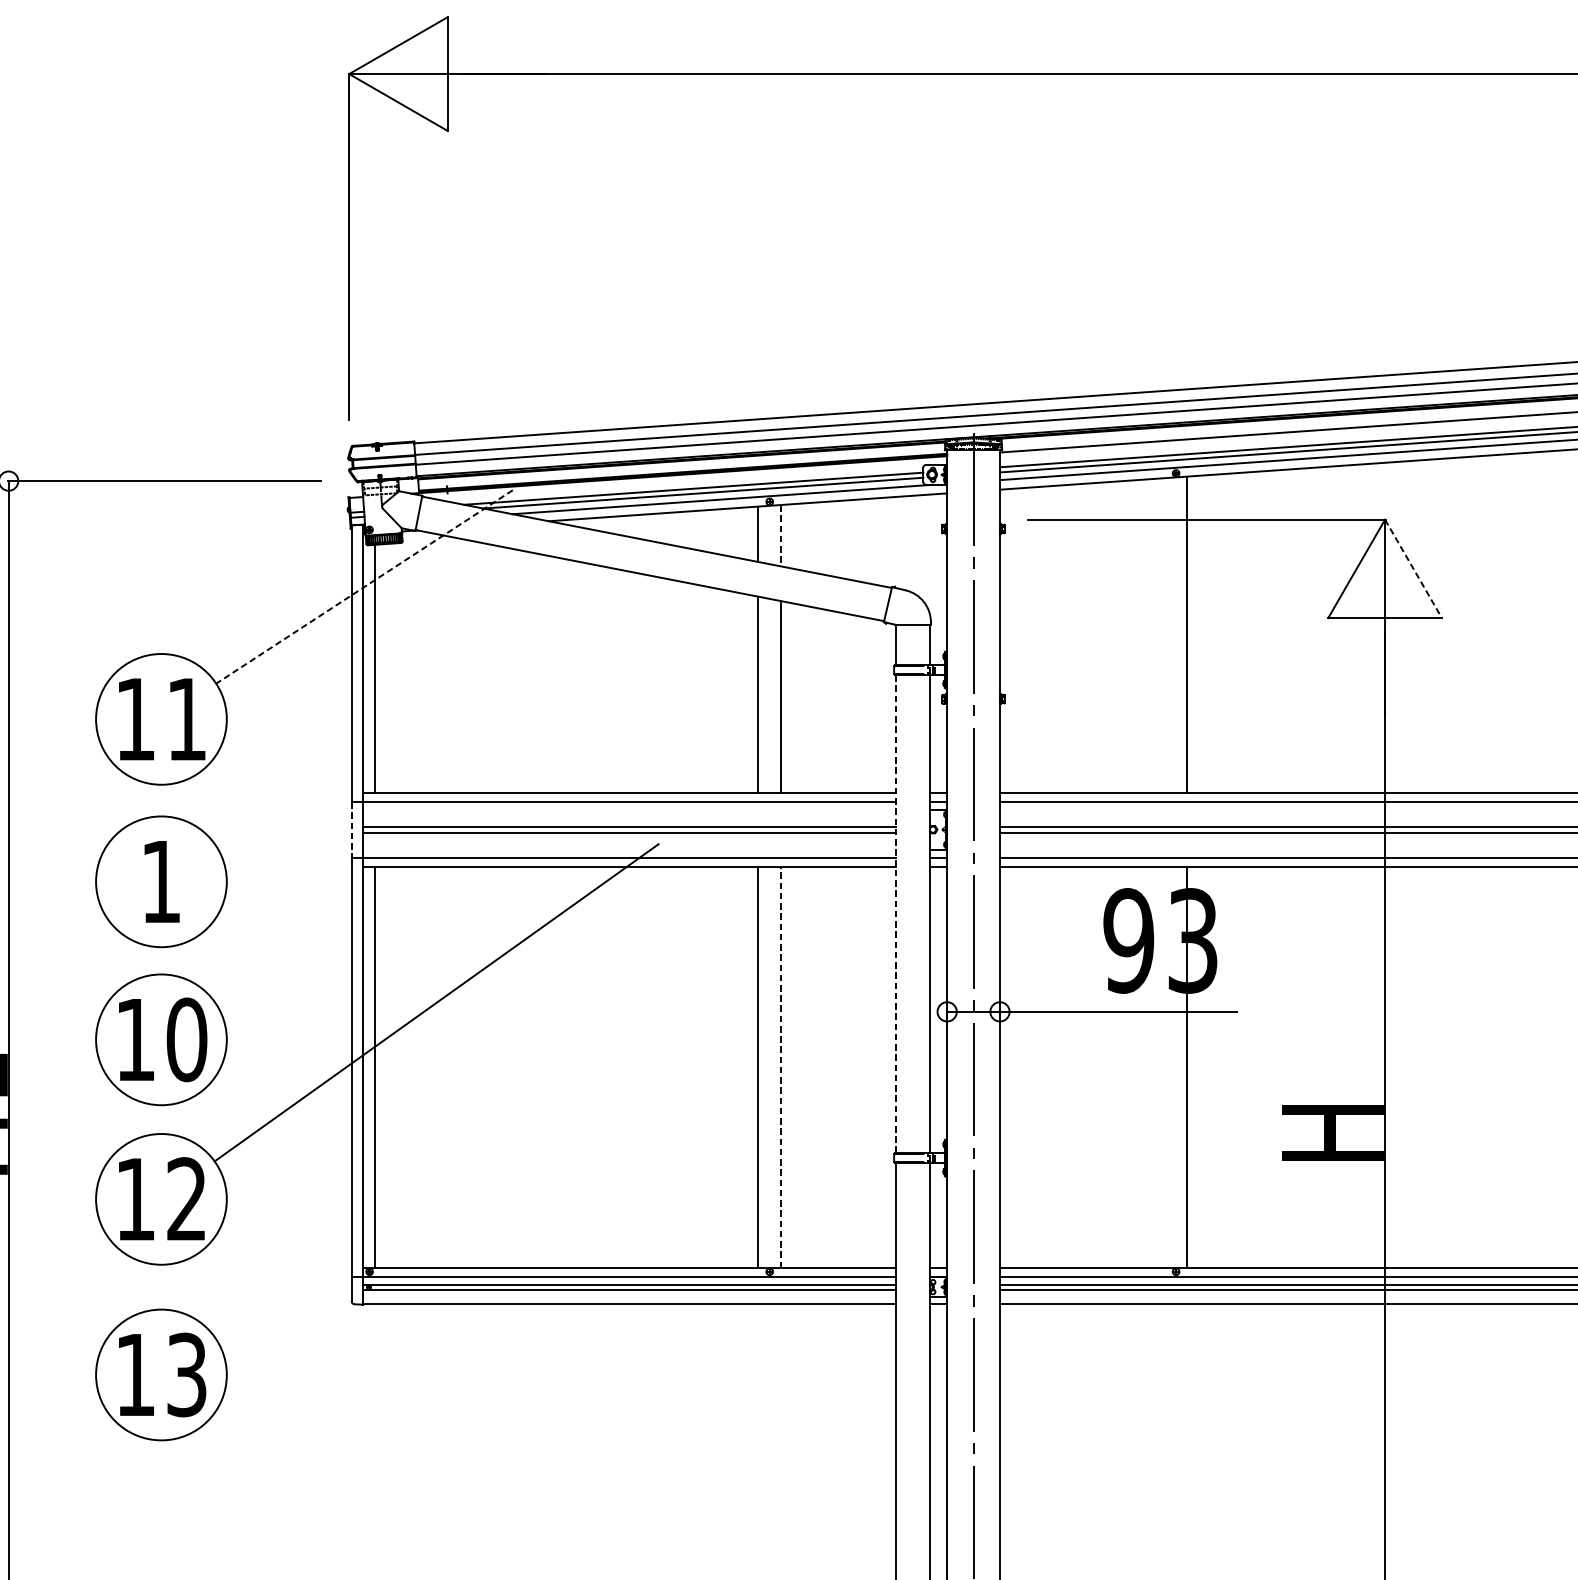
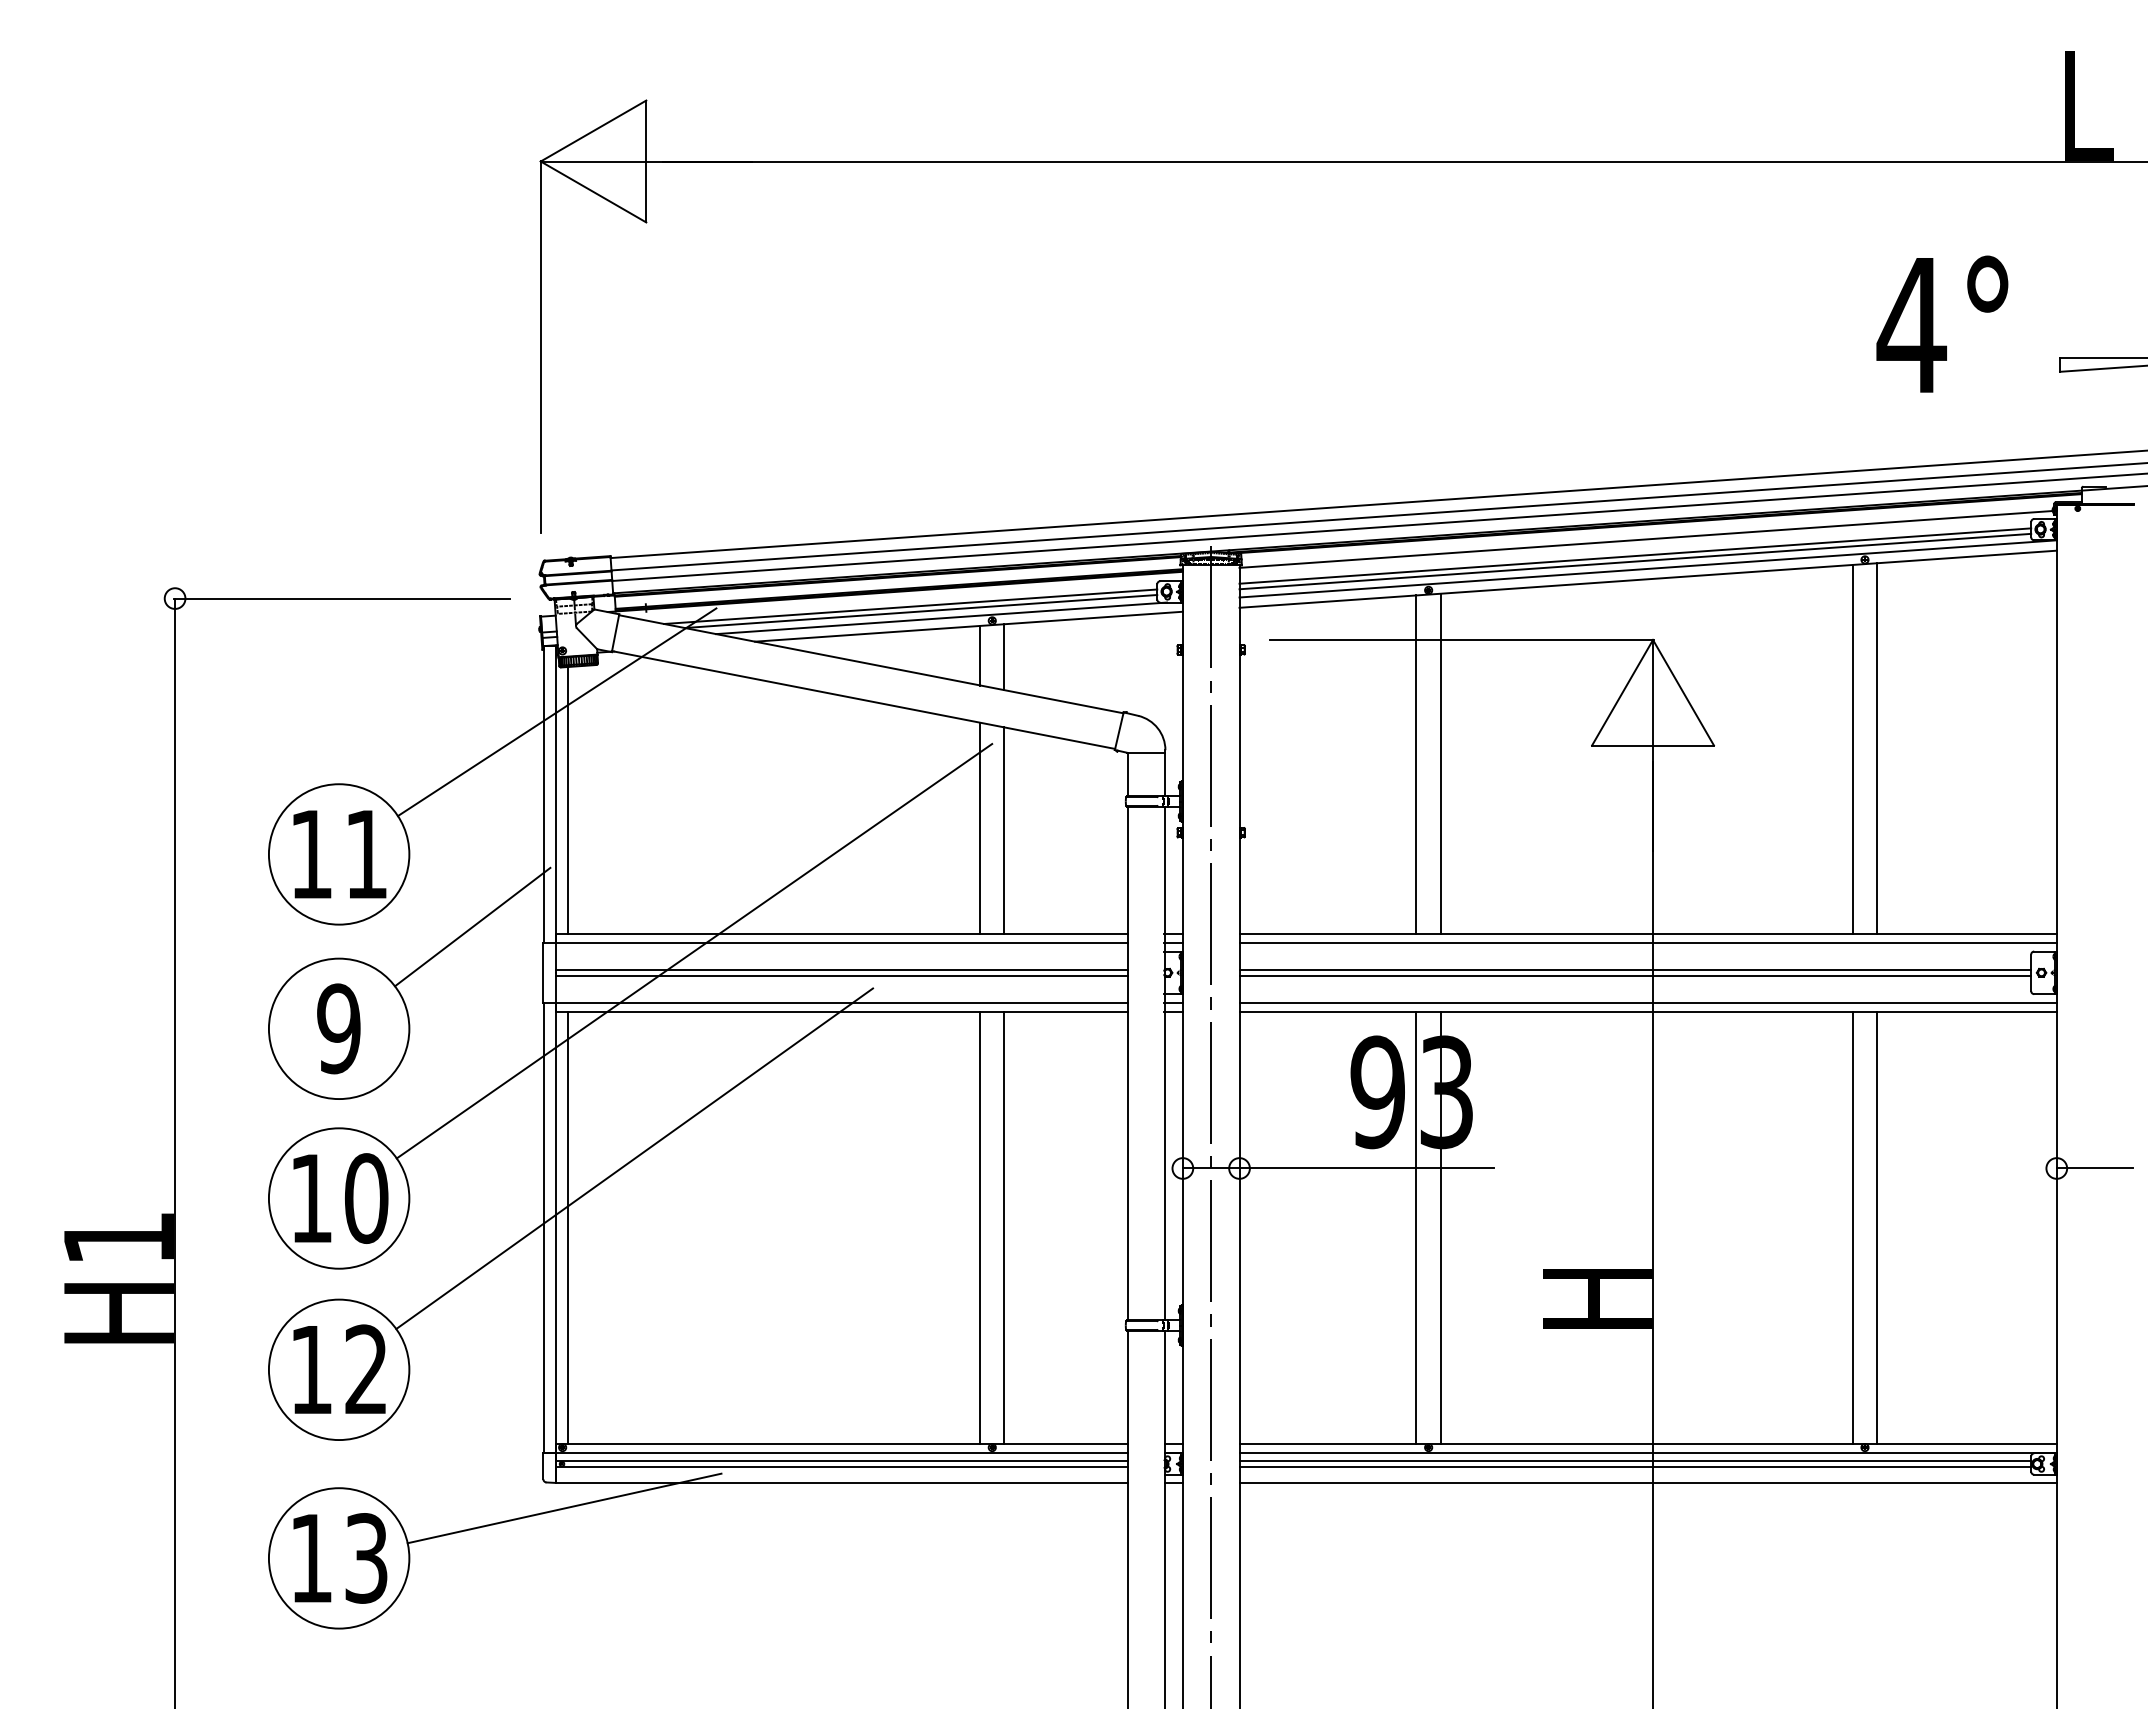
line: (781, 535) -> (1004, 657), dashed -> solid
line: (1413, 568) -> (1683, 692), dashed -> solid
line: (363, 587) -> (556, 712), dashed -> solid
line: (1570, 620) -> (1852, 748), added
line: (1164, 635) -> (1416, 764), added
line: (285, 786) -> (472, 926), added
line: (492, 809) -> (694, 951), added
line: (351, 830) -> (543, 973), dashed -> solid
text: (160, 881) -> (338, 1028), 1 -> 9
line: (896, 914) -> (1128, 1063), dashed -> solid
line: (1164, 1066) -> (1416, 1227), added
line: (1570, 1066) -> (1852, 1227), added
line: (781, 1067) -> (1004, 1228), dashed -> solid
line: (371, 1328) -> (564, 1508), added

